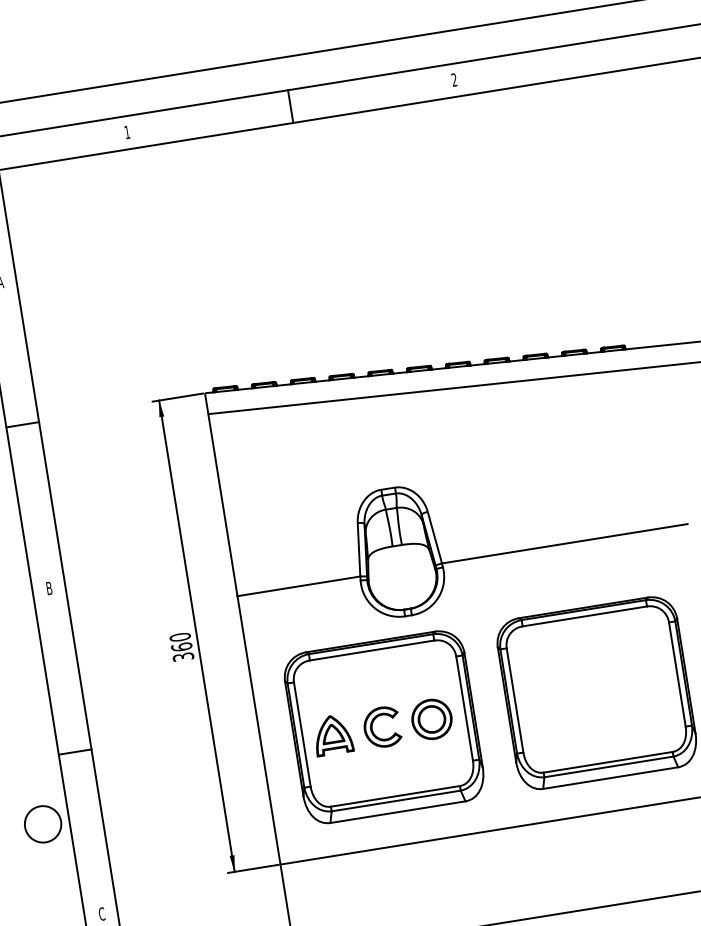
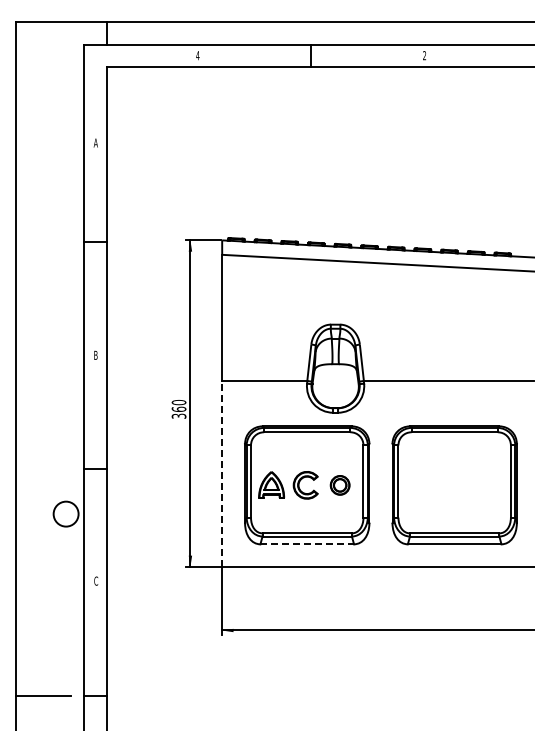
text: (126, 132) -> (197, 55), 1 -> 4
part: (430, 719) -> (339, 485), size x0.7
line: (259, 731) -> (222, 474), solid -> dashed
line: (398, 812) -> (307, 544), solid -> dashed

